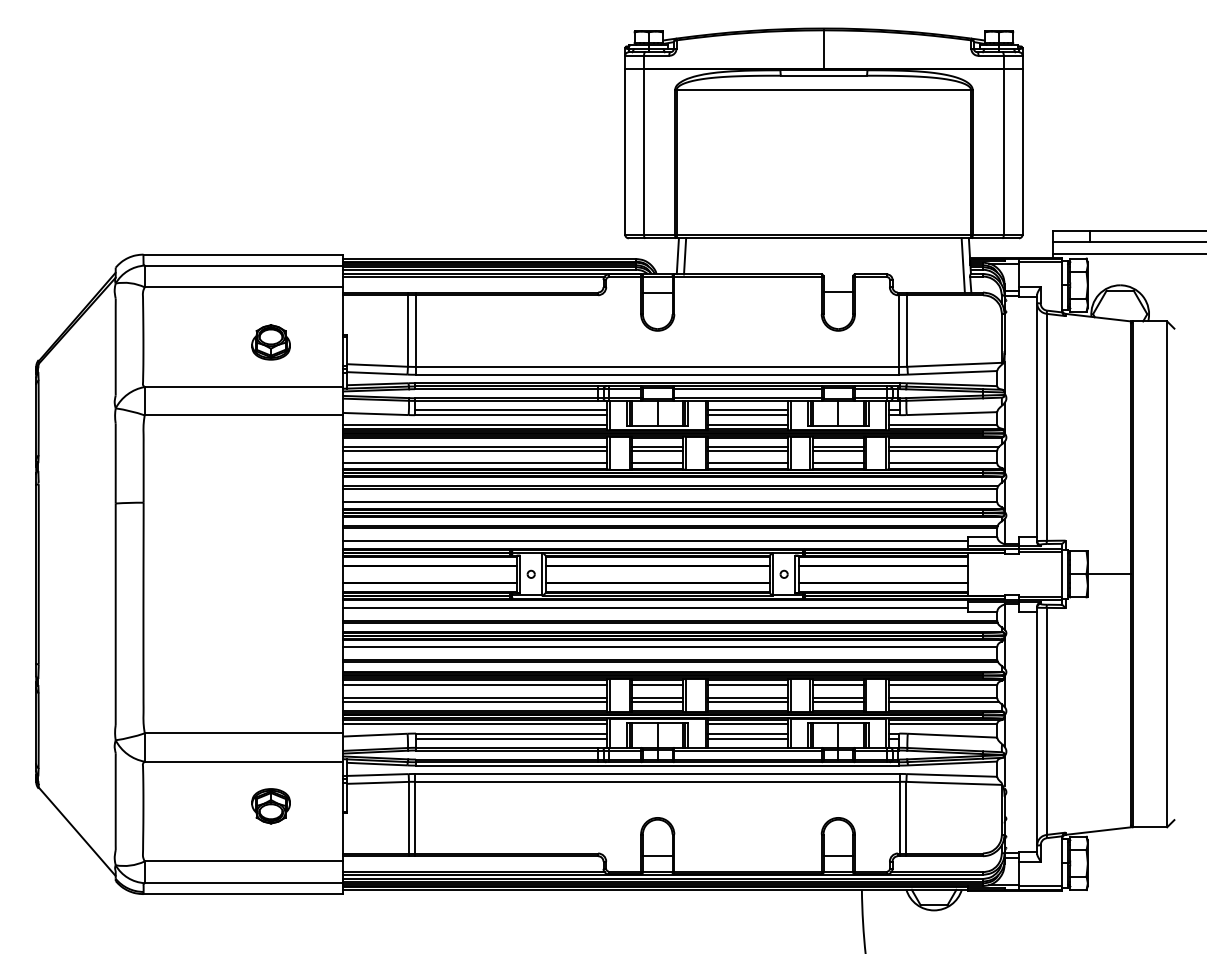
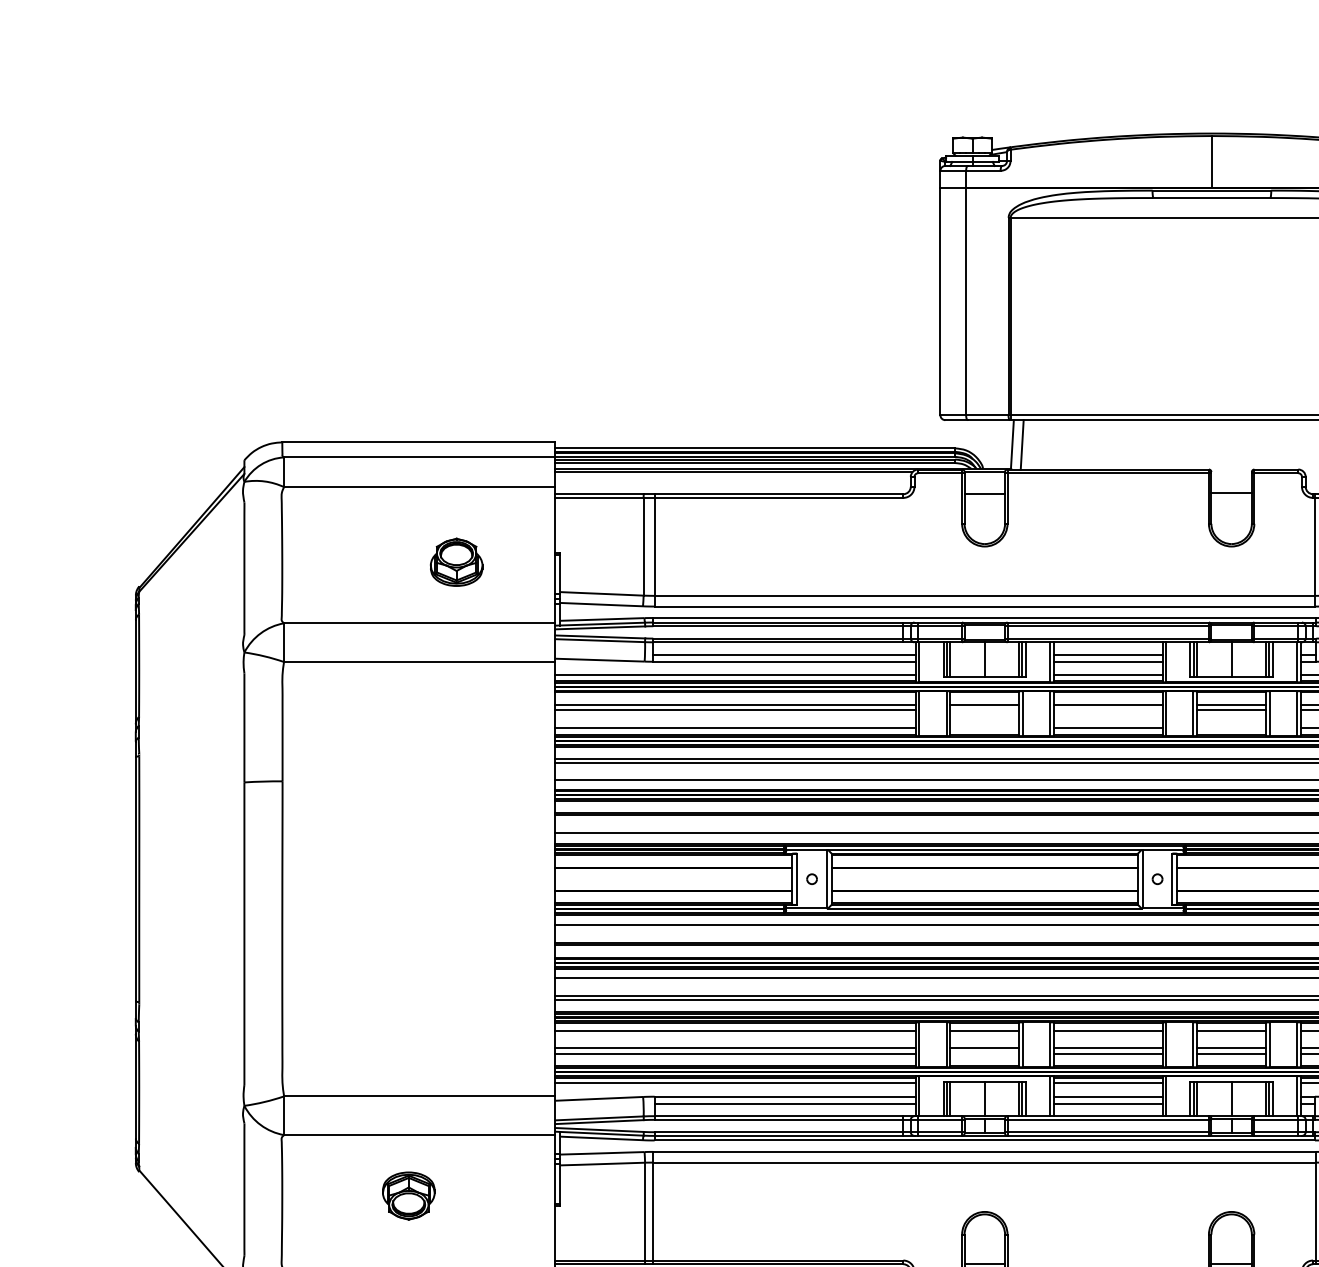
line: (657, 450) -> (984, 710), removed
line: (747, 450) -> (1107, 710), removed
line: (657, 463) -> (984, 727), removed
line: (838, 463) -> (1231, 727), removed
line: (657, 702) -> (984, 1054), removed
part: (270, 806) -> (408, 1196), moved

